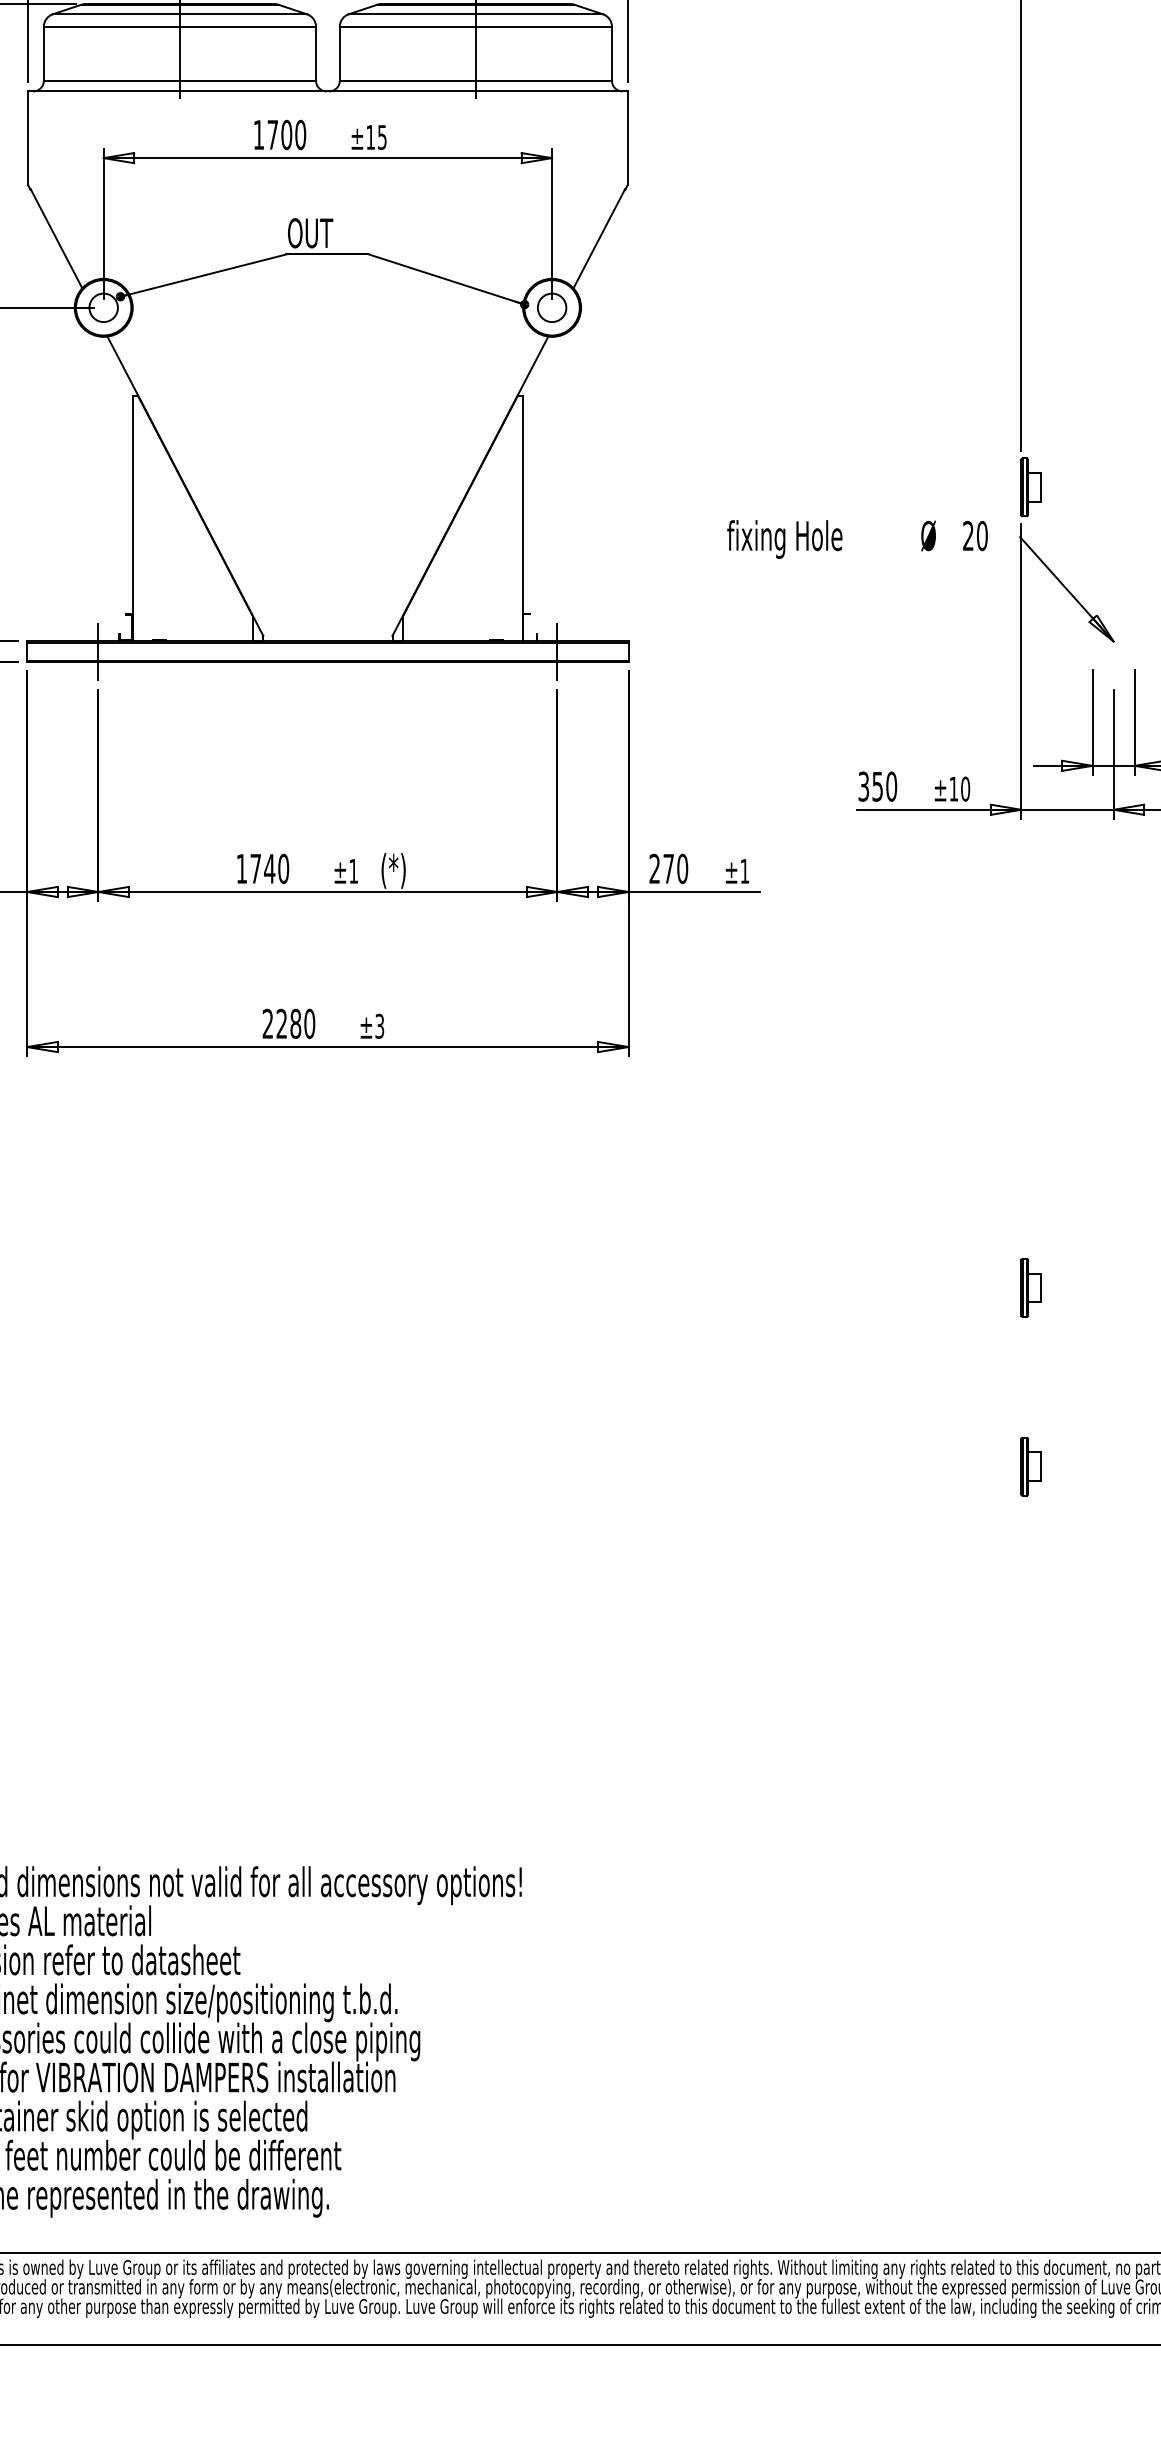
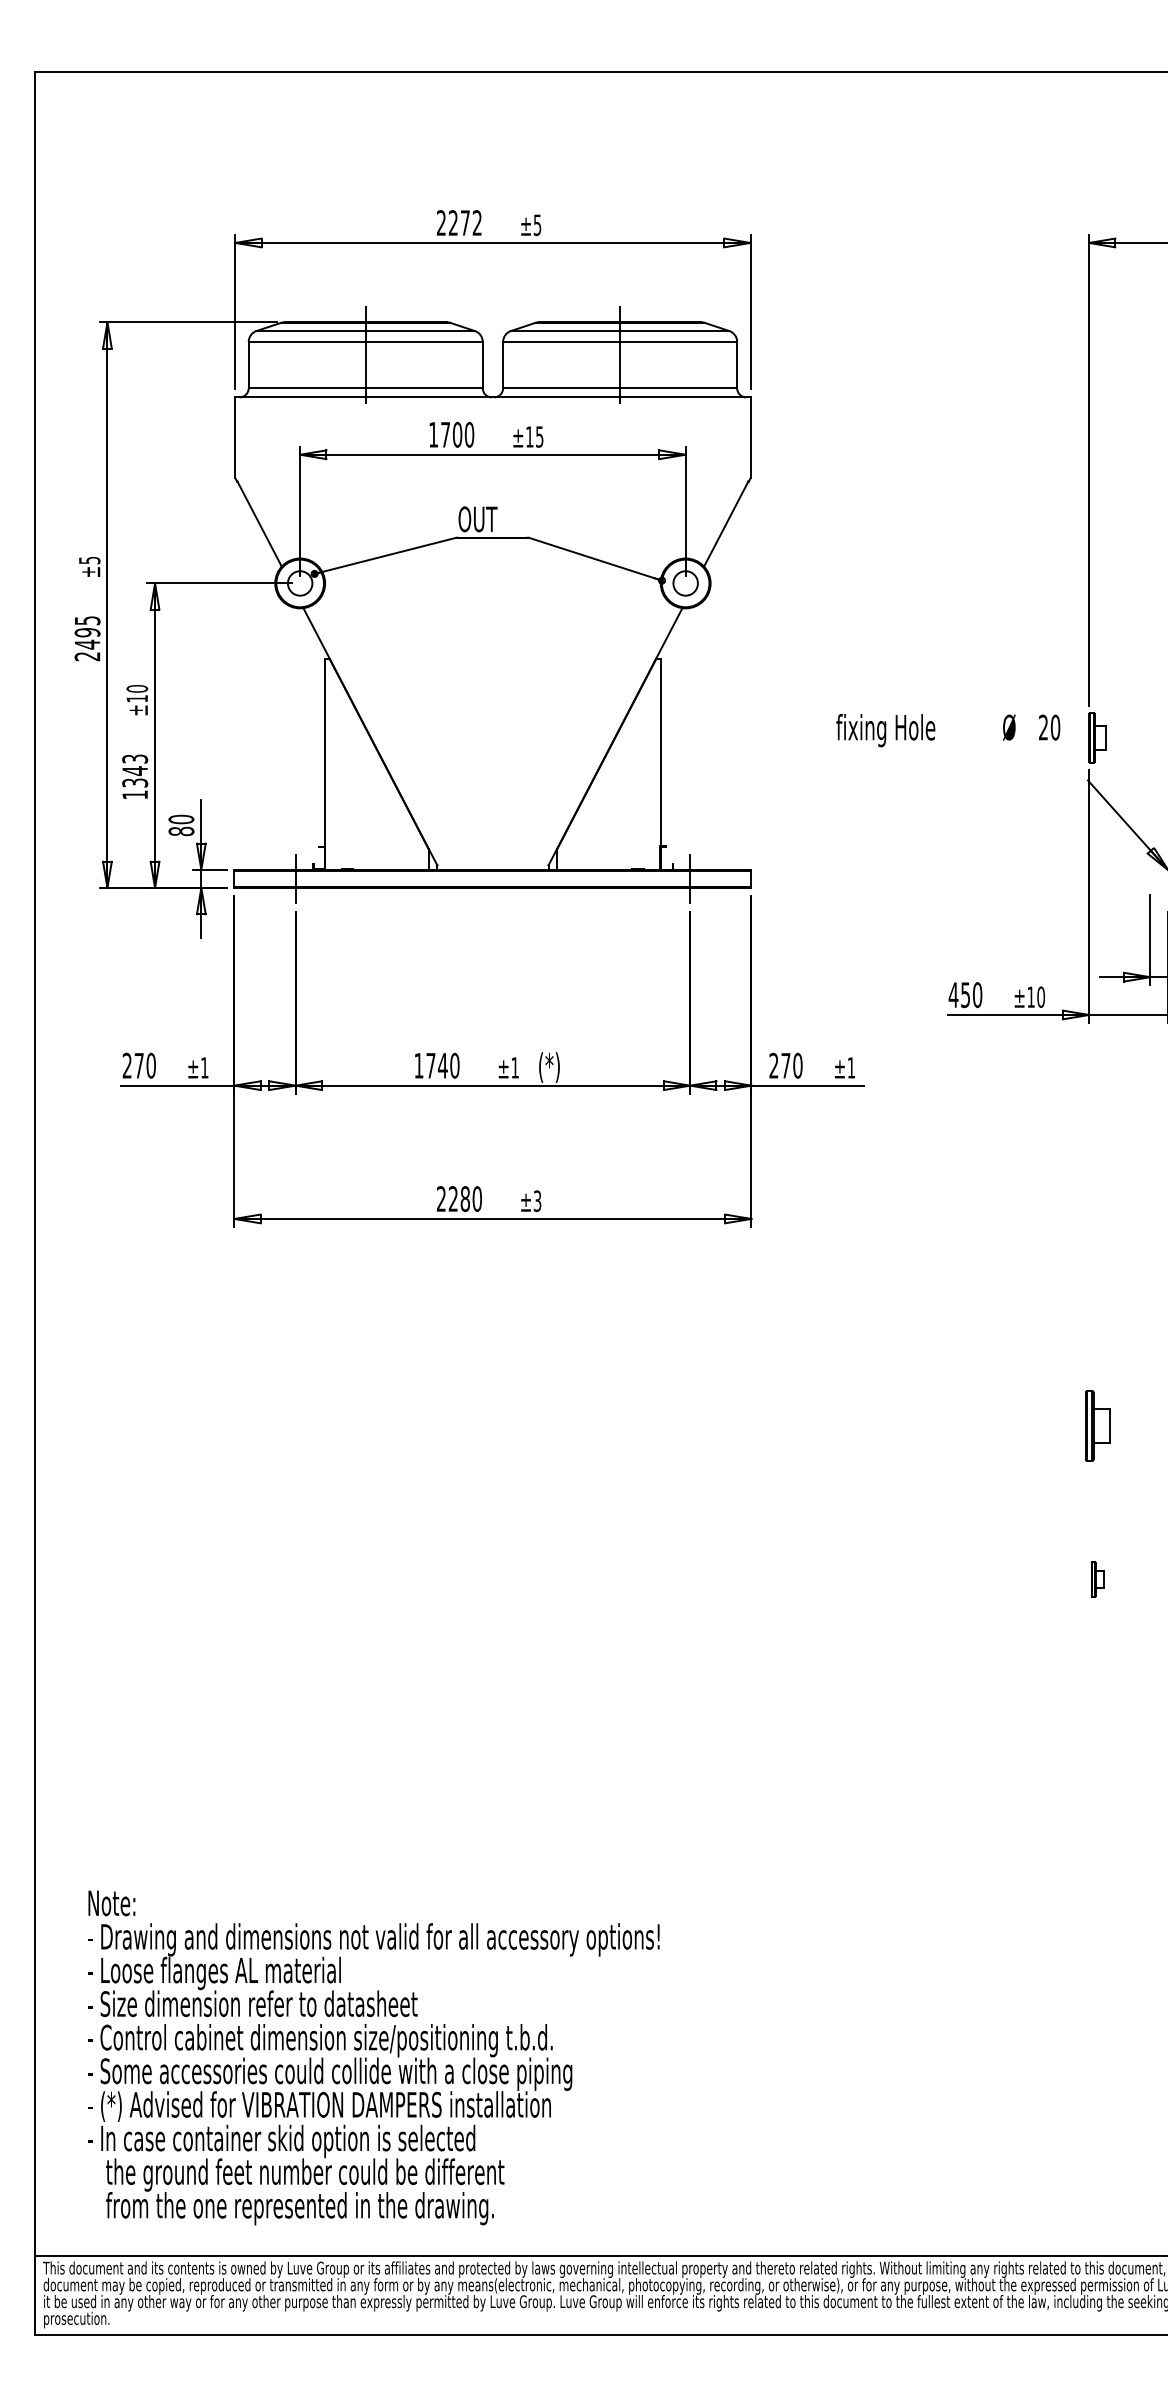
text: (857, 539) -> (948, 730), moved
text: (863, 787) -> (953, 995), 350 -> 450
part: (1031, 1287) -> (1097, 1425), size x1.4
part: (1031, 1466) -> (1097, 1579), size x0.7

